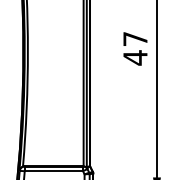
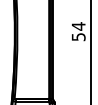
text: (135, 47) -> (78, 31), 47 -> 54

